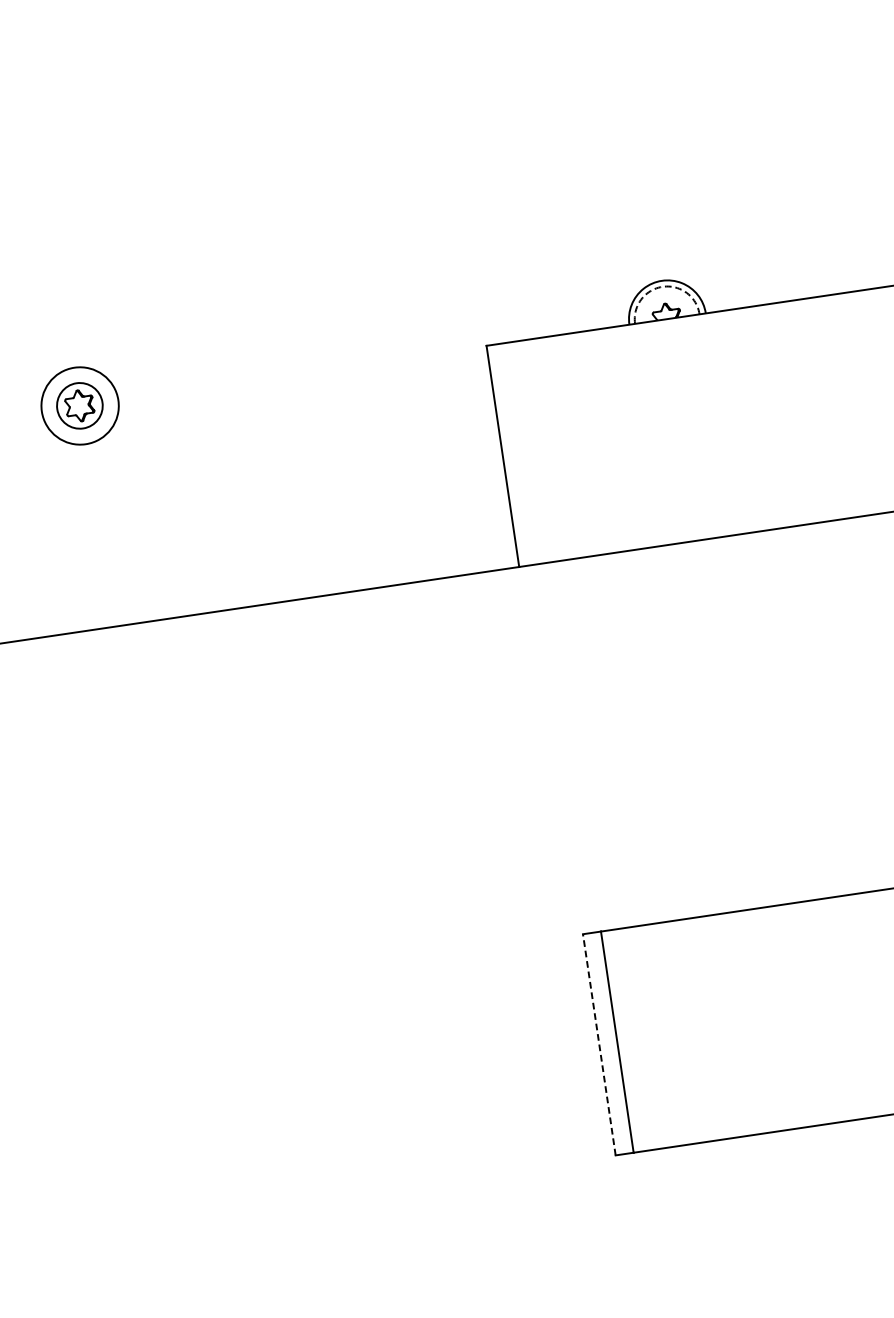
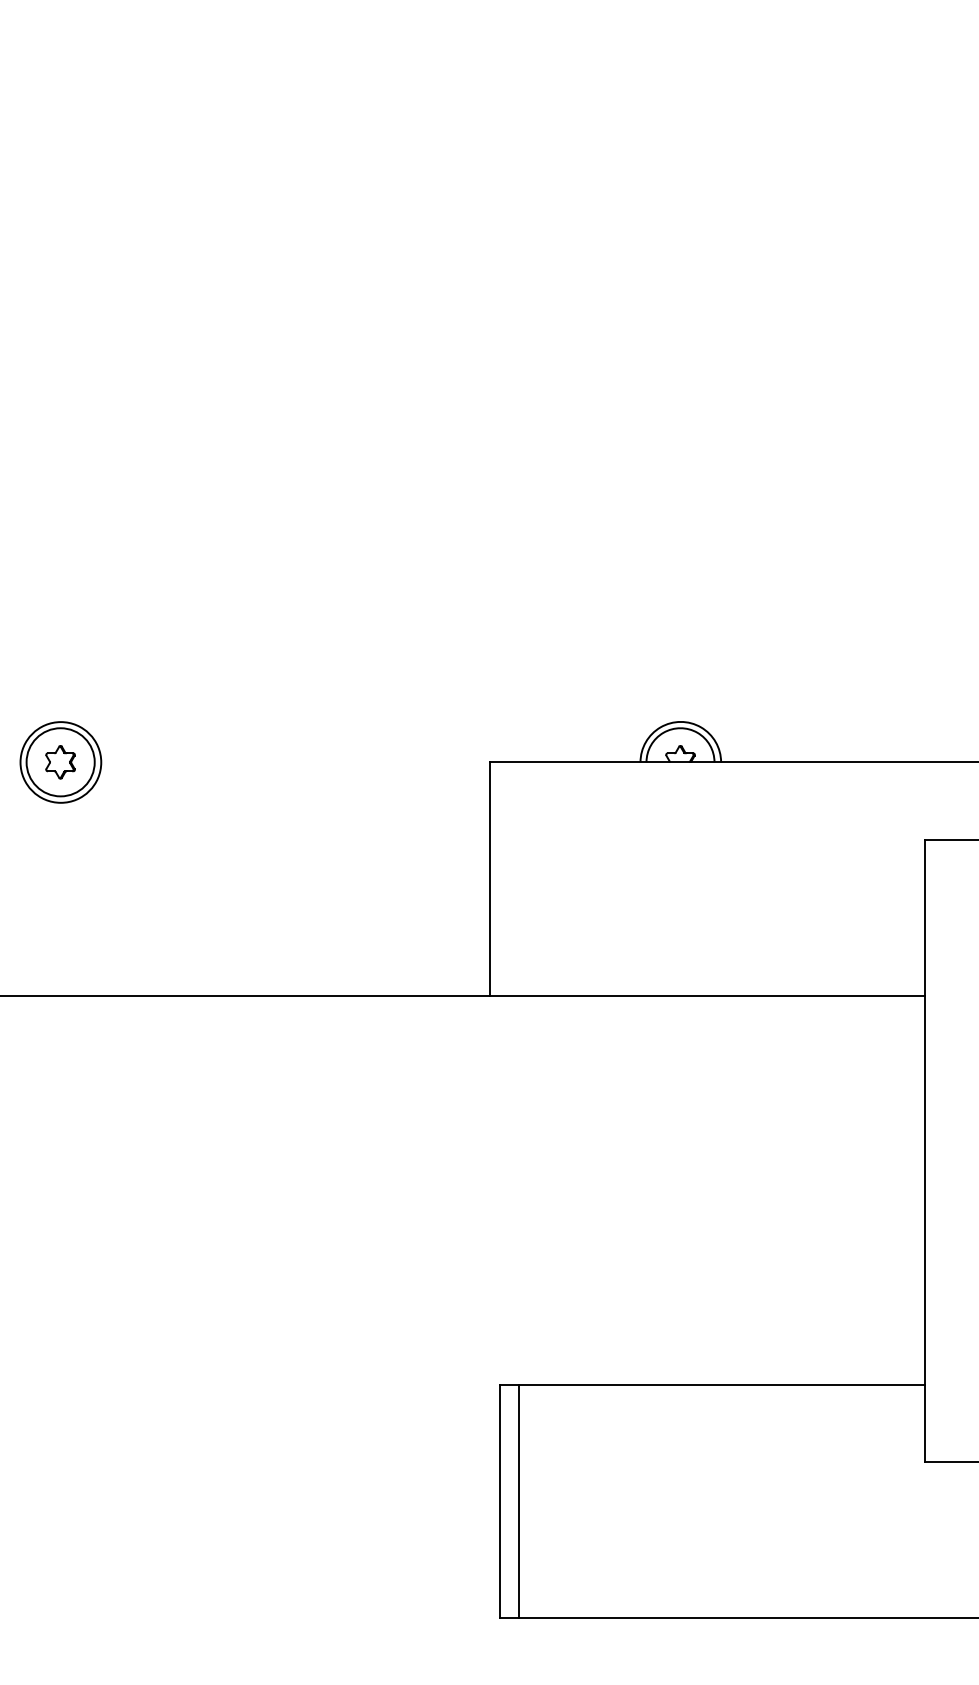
arc: (662, 287) -> (680, 728), dashed -> solid
circle: (79, 406) -> (60, 762), size x1.43
line: (599, 1045) -> (499, 1501), dashed -> solid

